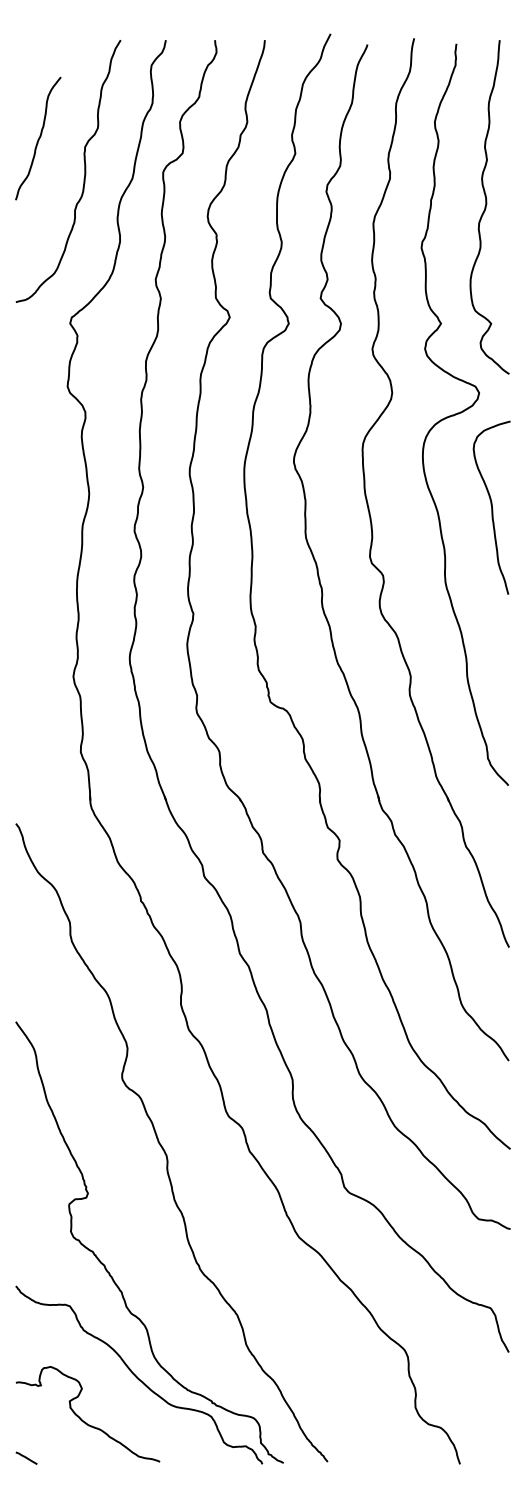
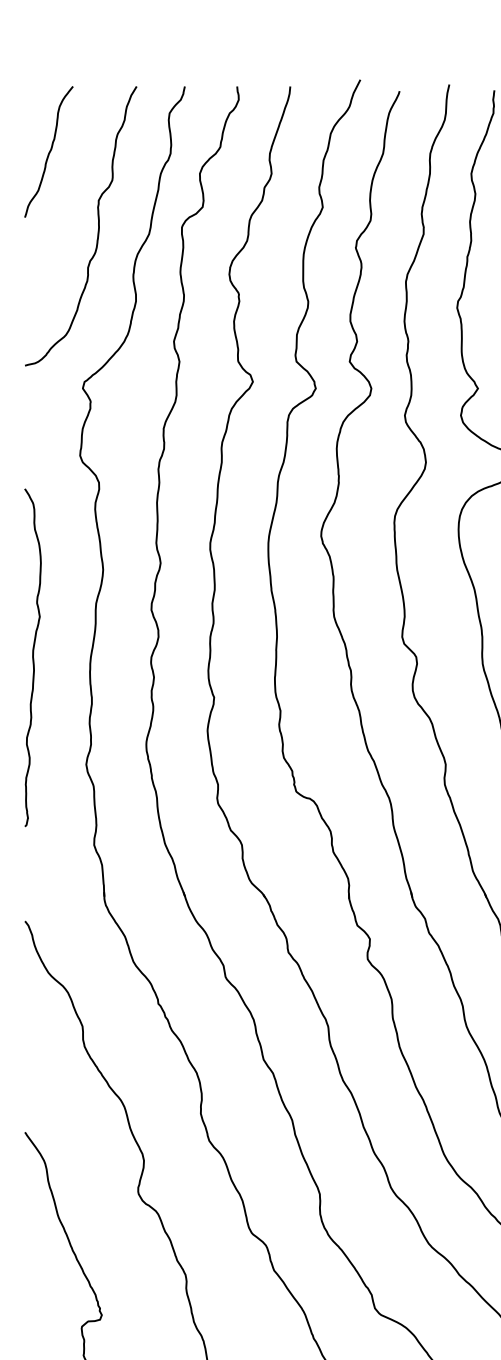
curve: (38, 138) -> (49, 151), moved
curve: (23, 576) -> (33, 657), added

